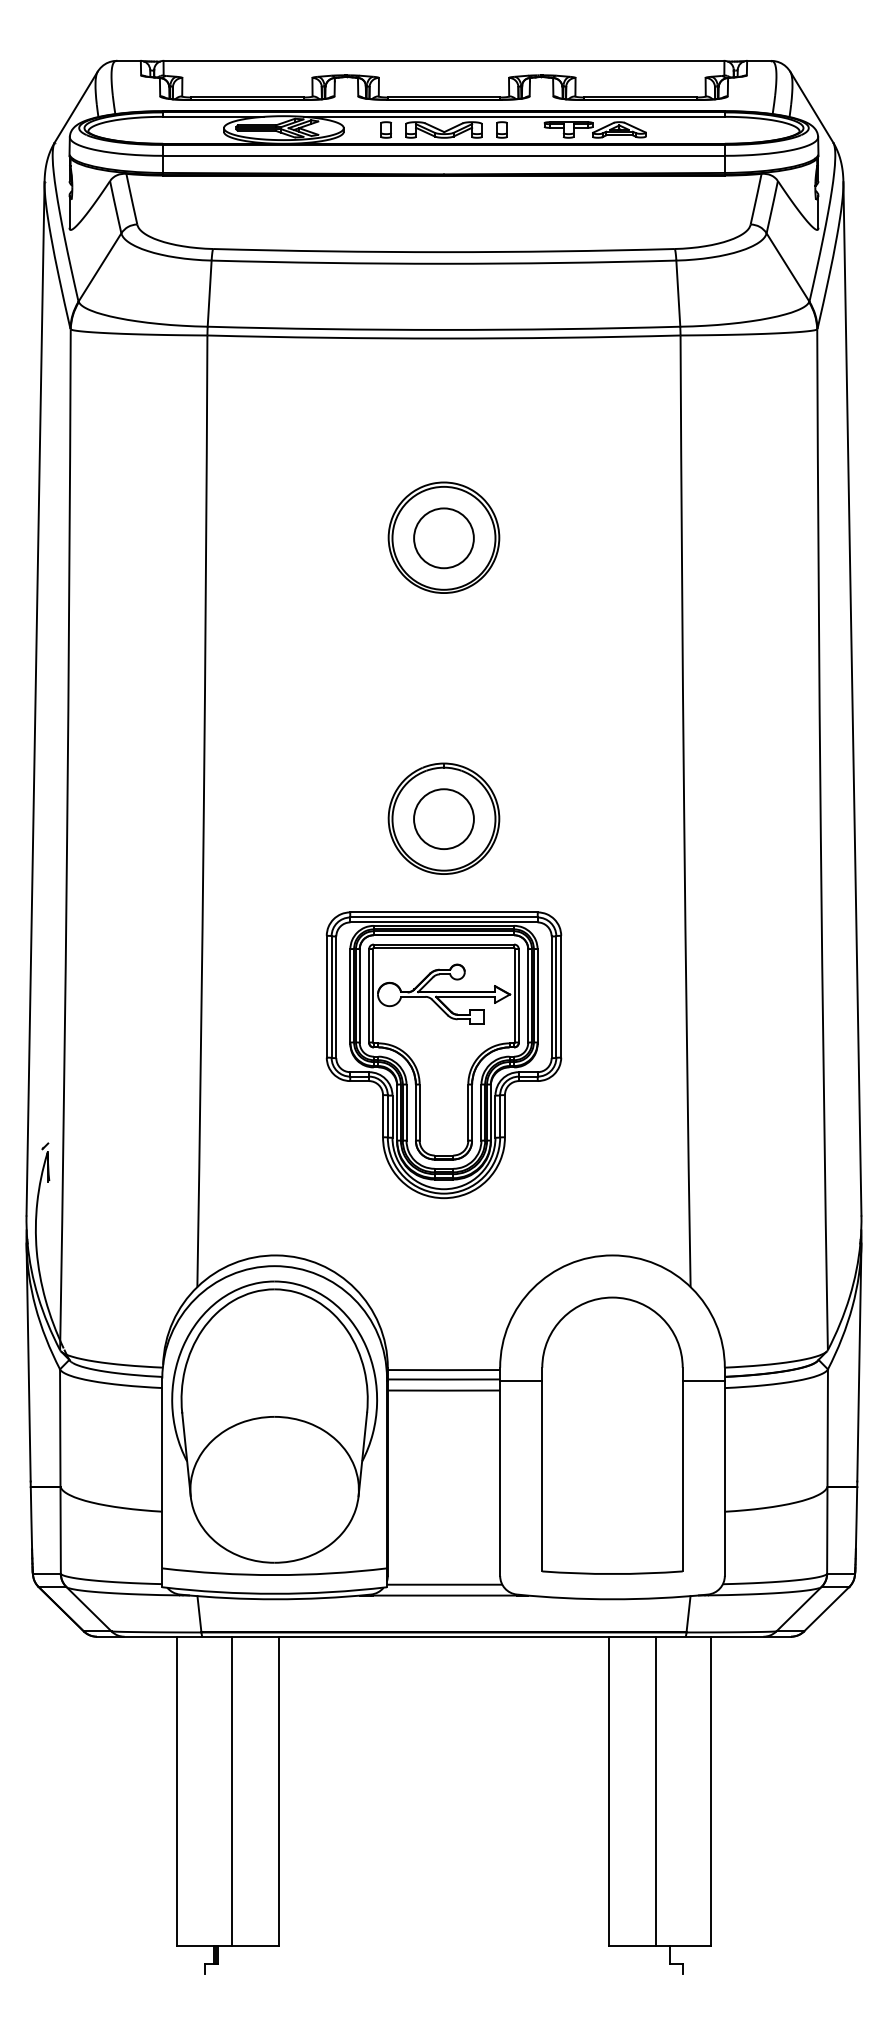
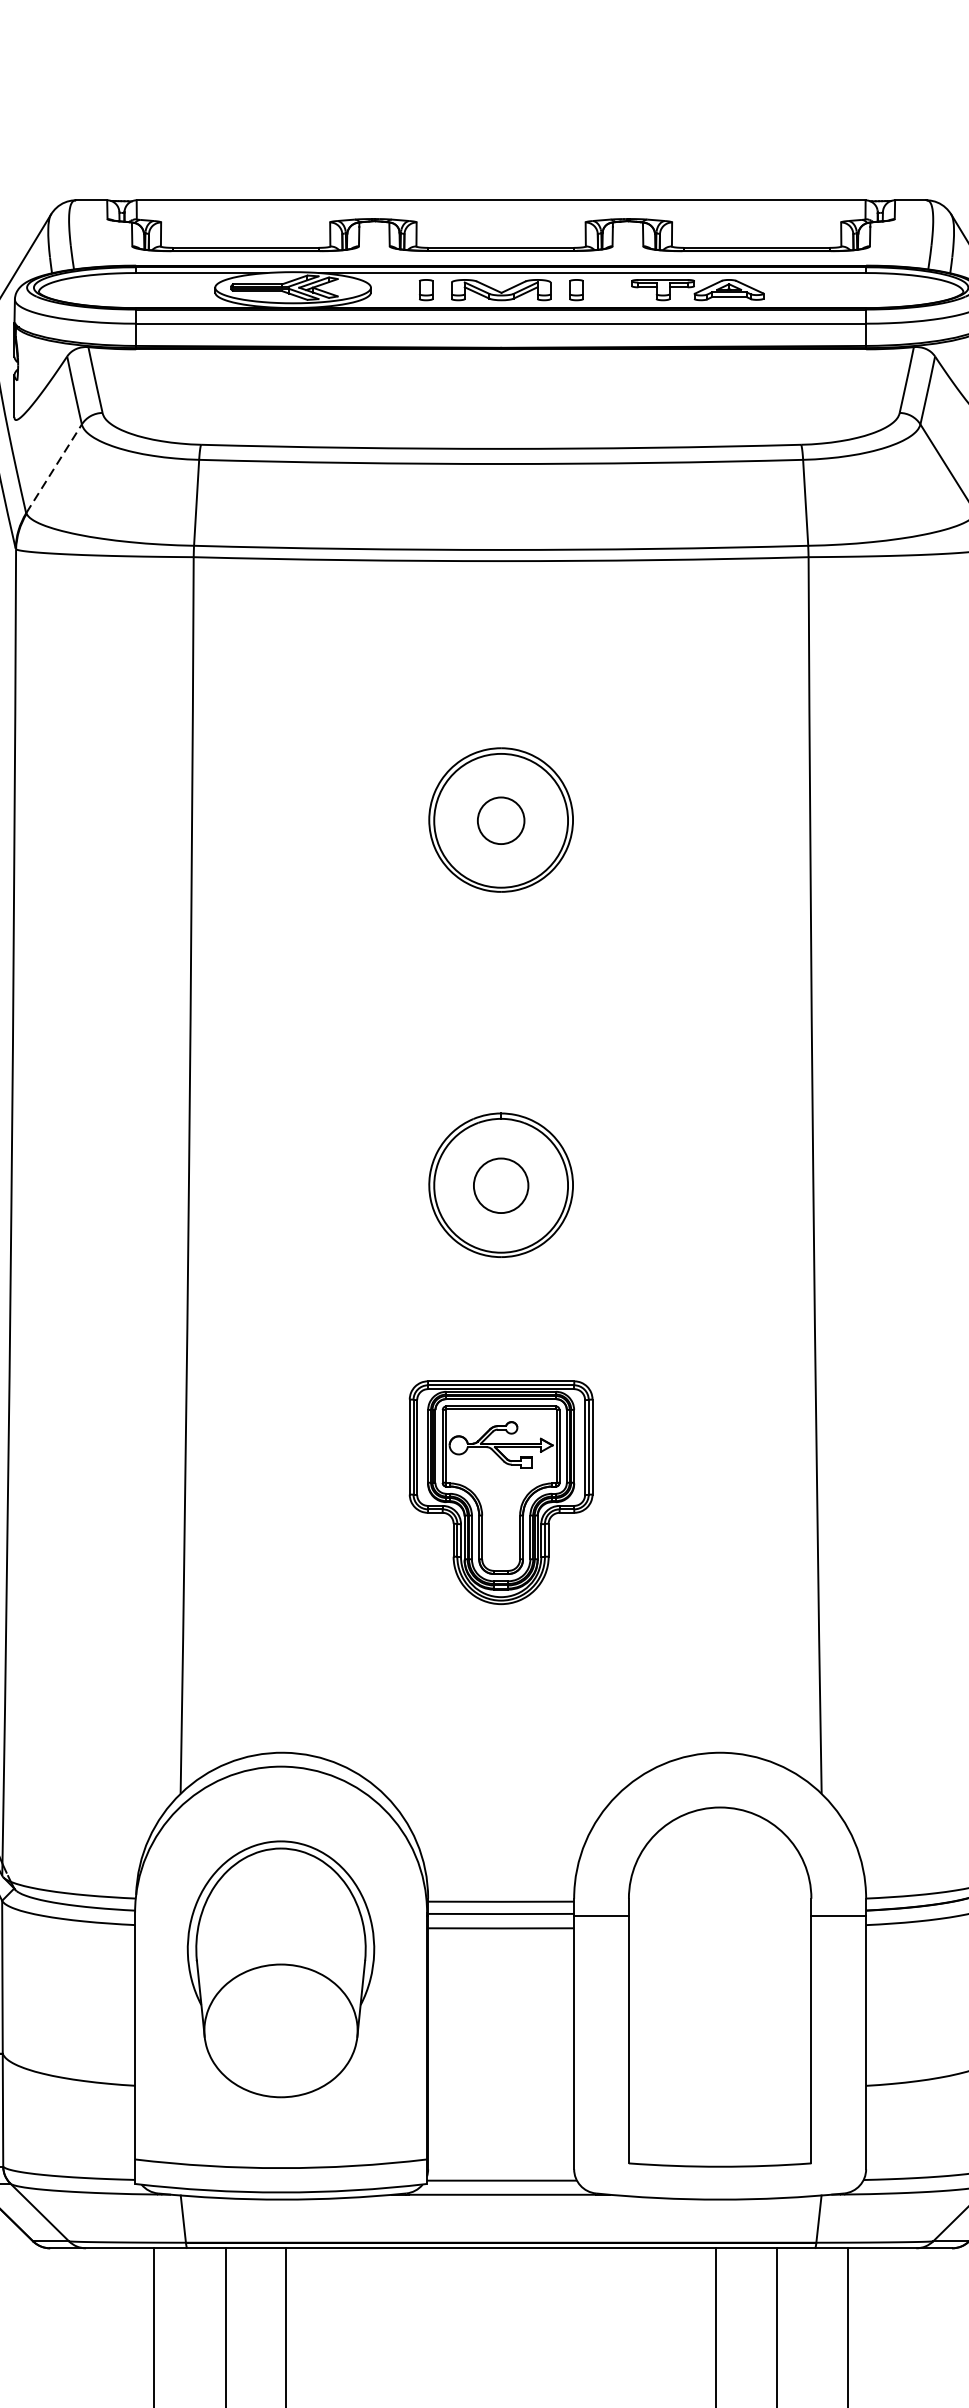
line: (100, 267) -> (54, 468), solid -> dashed
circle: (443, 538) -> (500, 821), size x0.6
circle: (443, 819) -> (500, 1186), size x0.7
part: (443, 1055) -> (500, 1492), size x0.6
part: (274, 1421) -> (280, 1968), size x0.7

